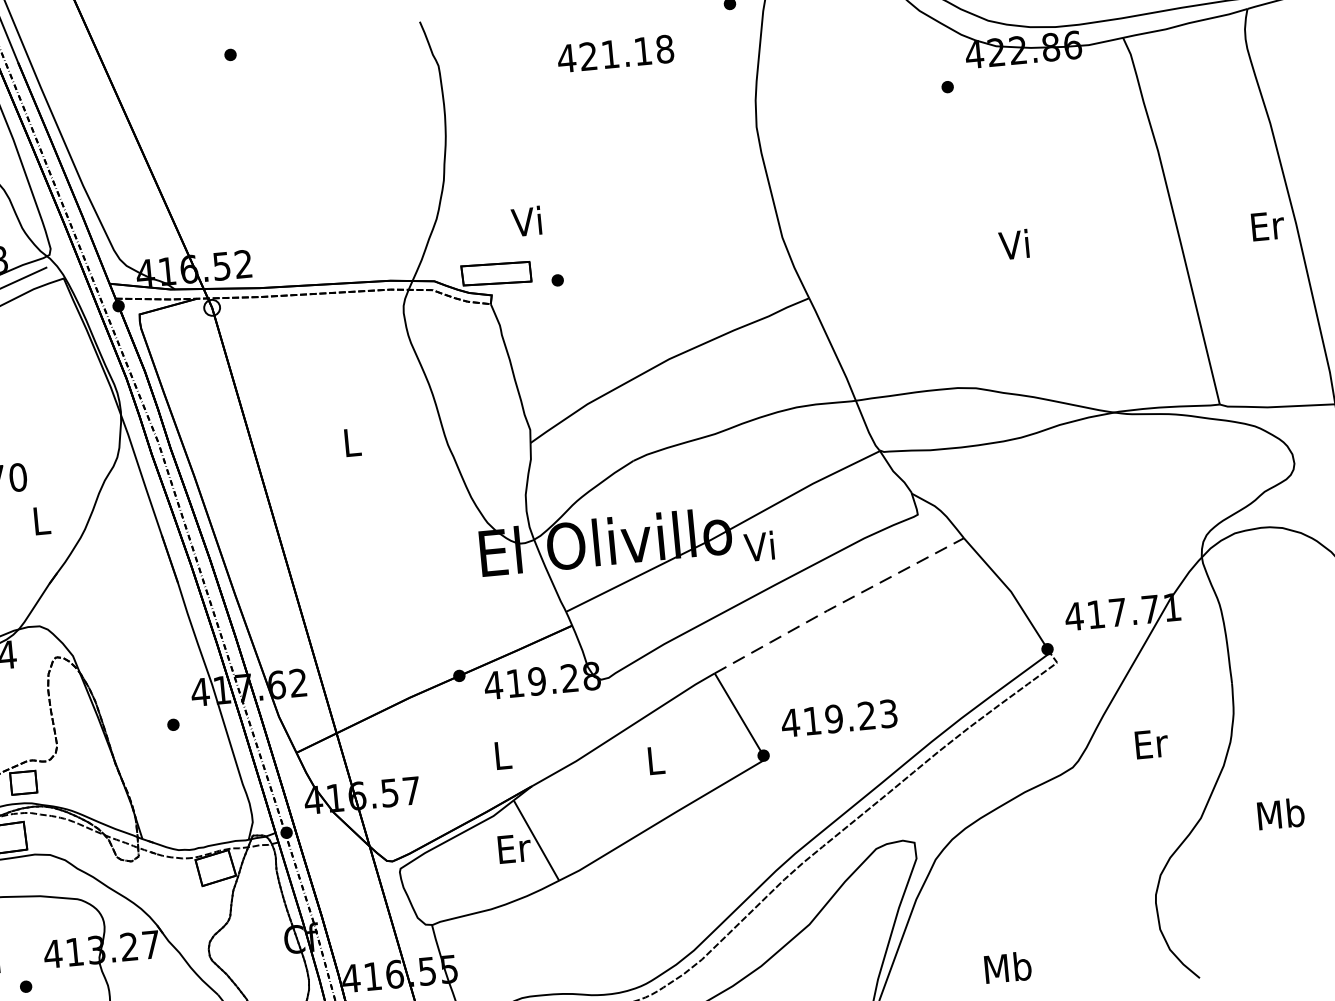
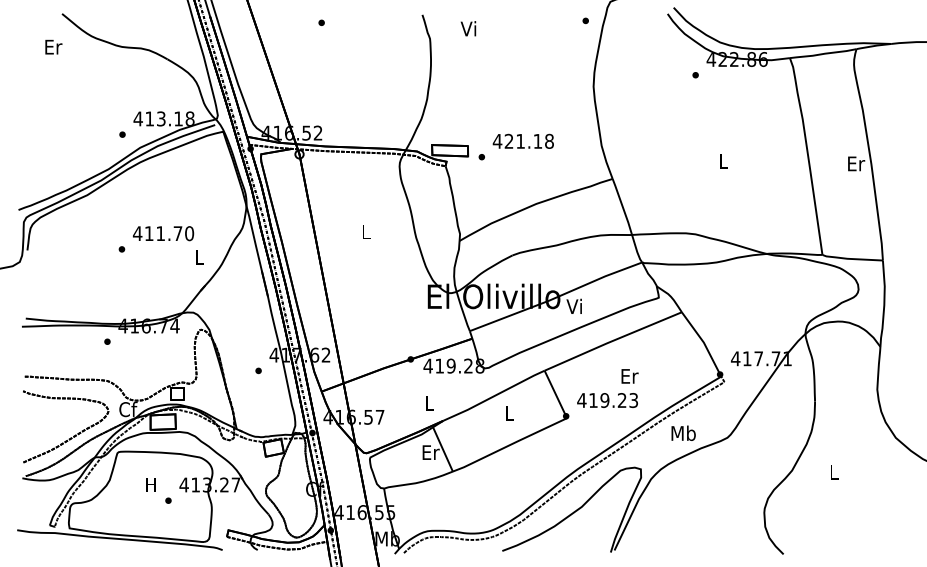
text: (613, 52) -> (522, 140), moved
text: (526, 221) -> (468, 28), moved
text: (1013, 243) -> (722, 160), Vi -> L
line: (837, 605) -> (612, 341), dashed -> solid
text: (1150, 744) -> (629, 376), moved
text: (1281, 814) -> (834, 472), Mb -> L
text: (1007, 966) -> (683, 432), moved

